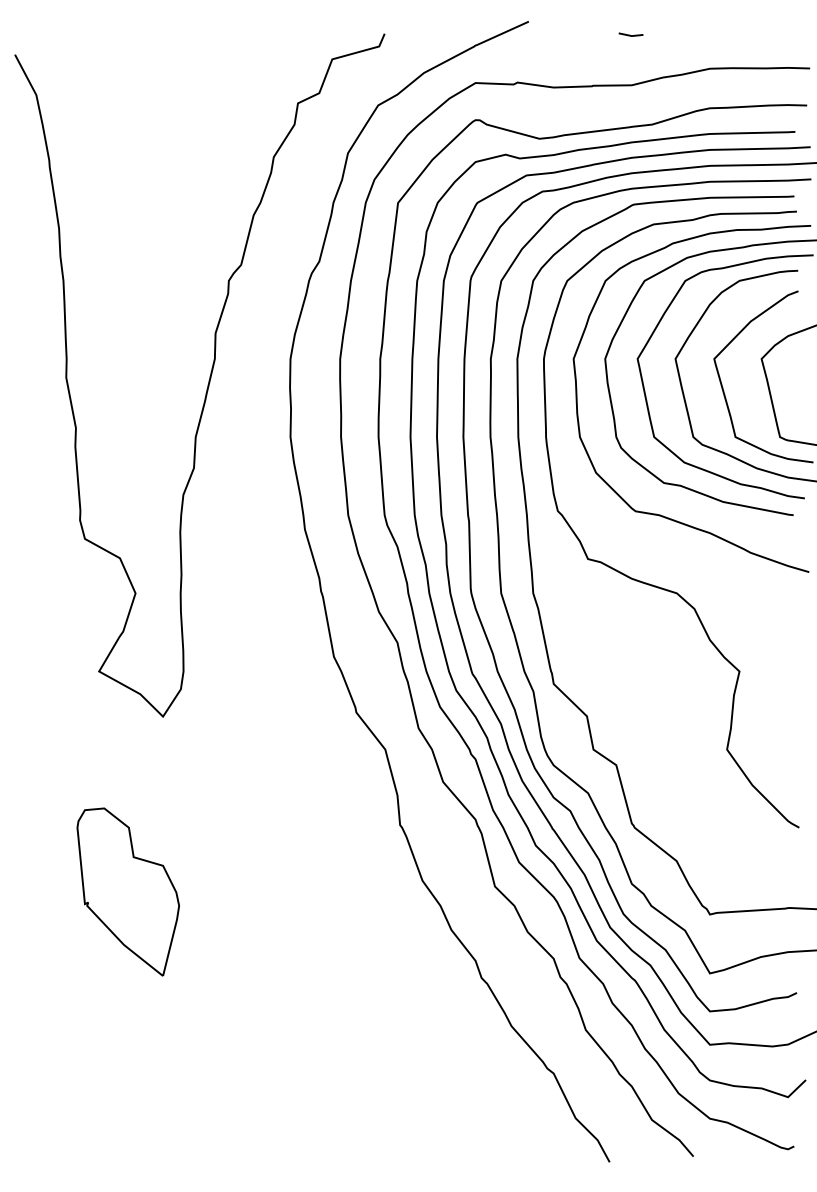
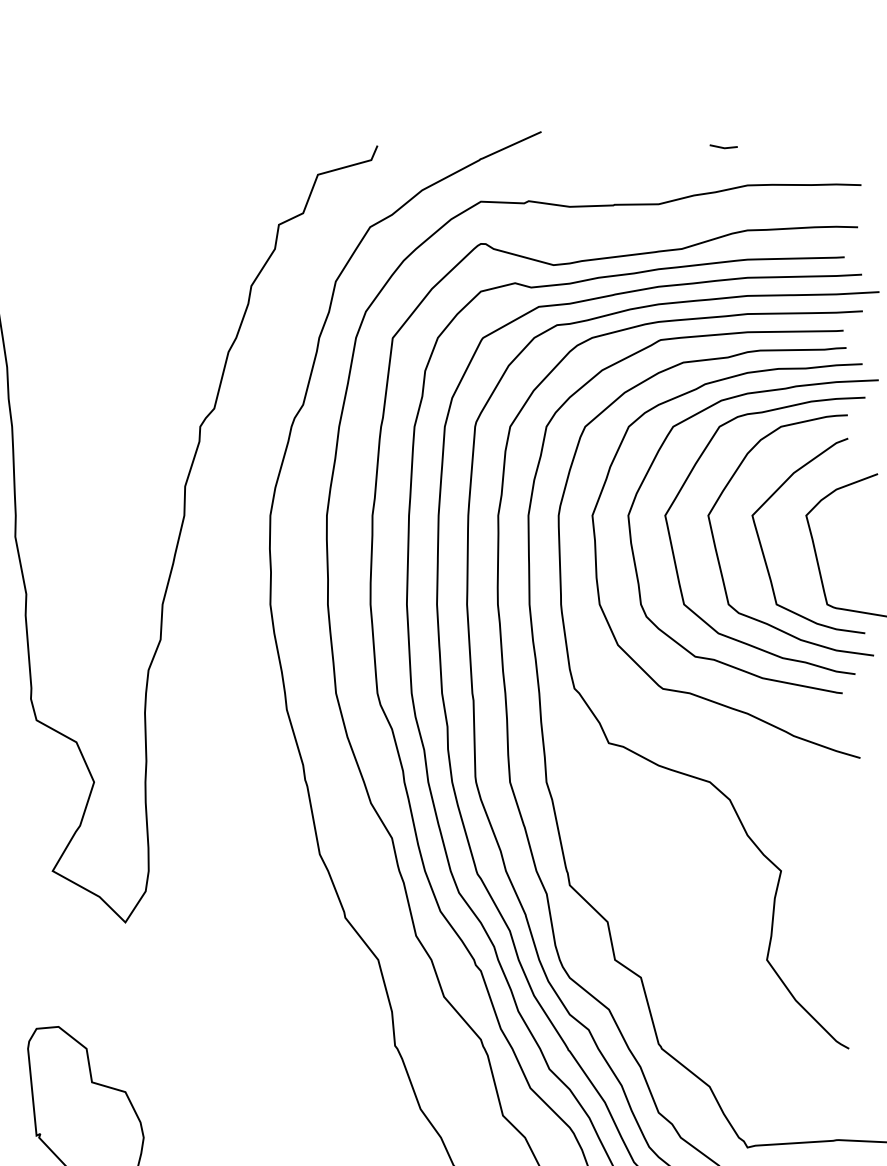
line: (630, 34) -> (723, 146), moved

